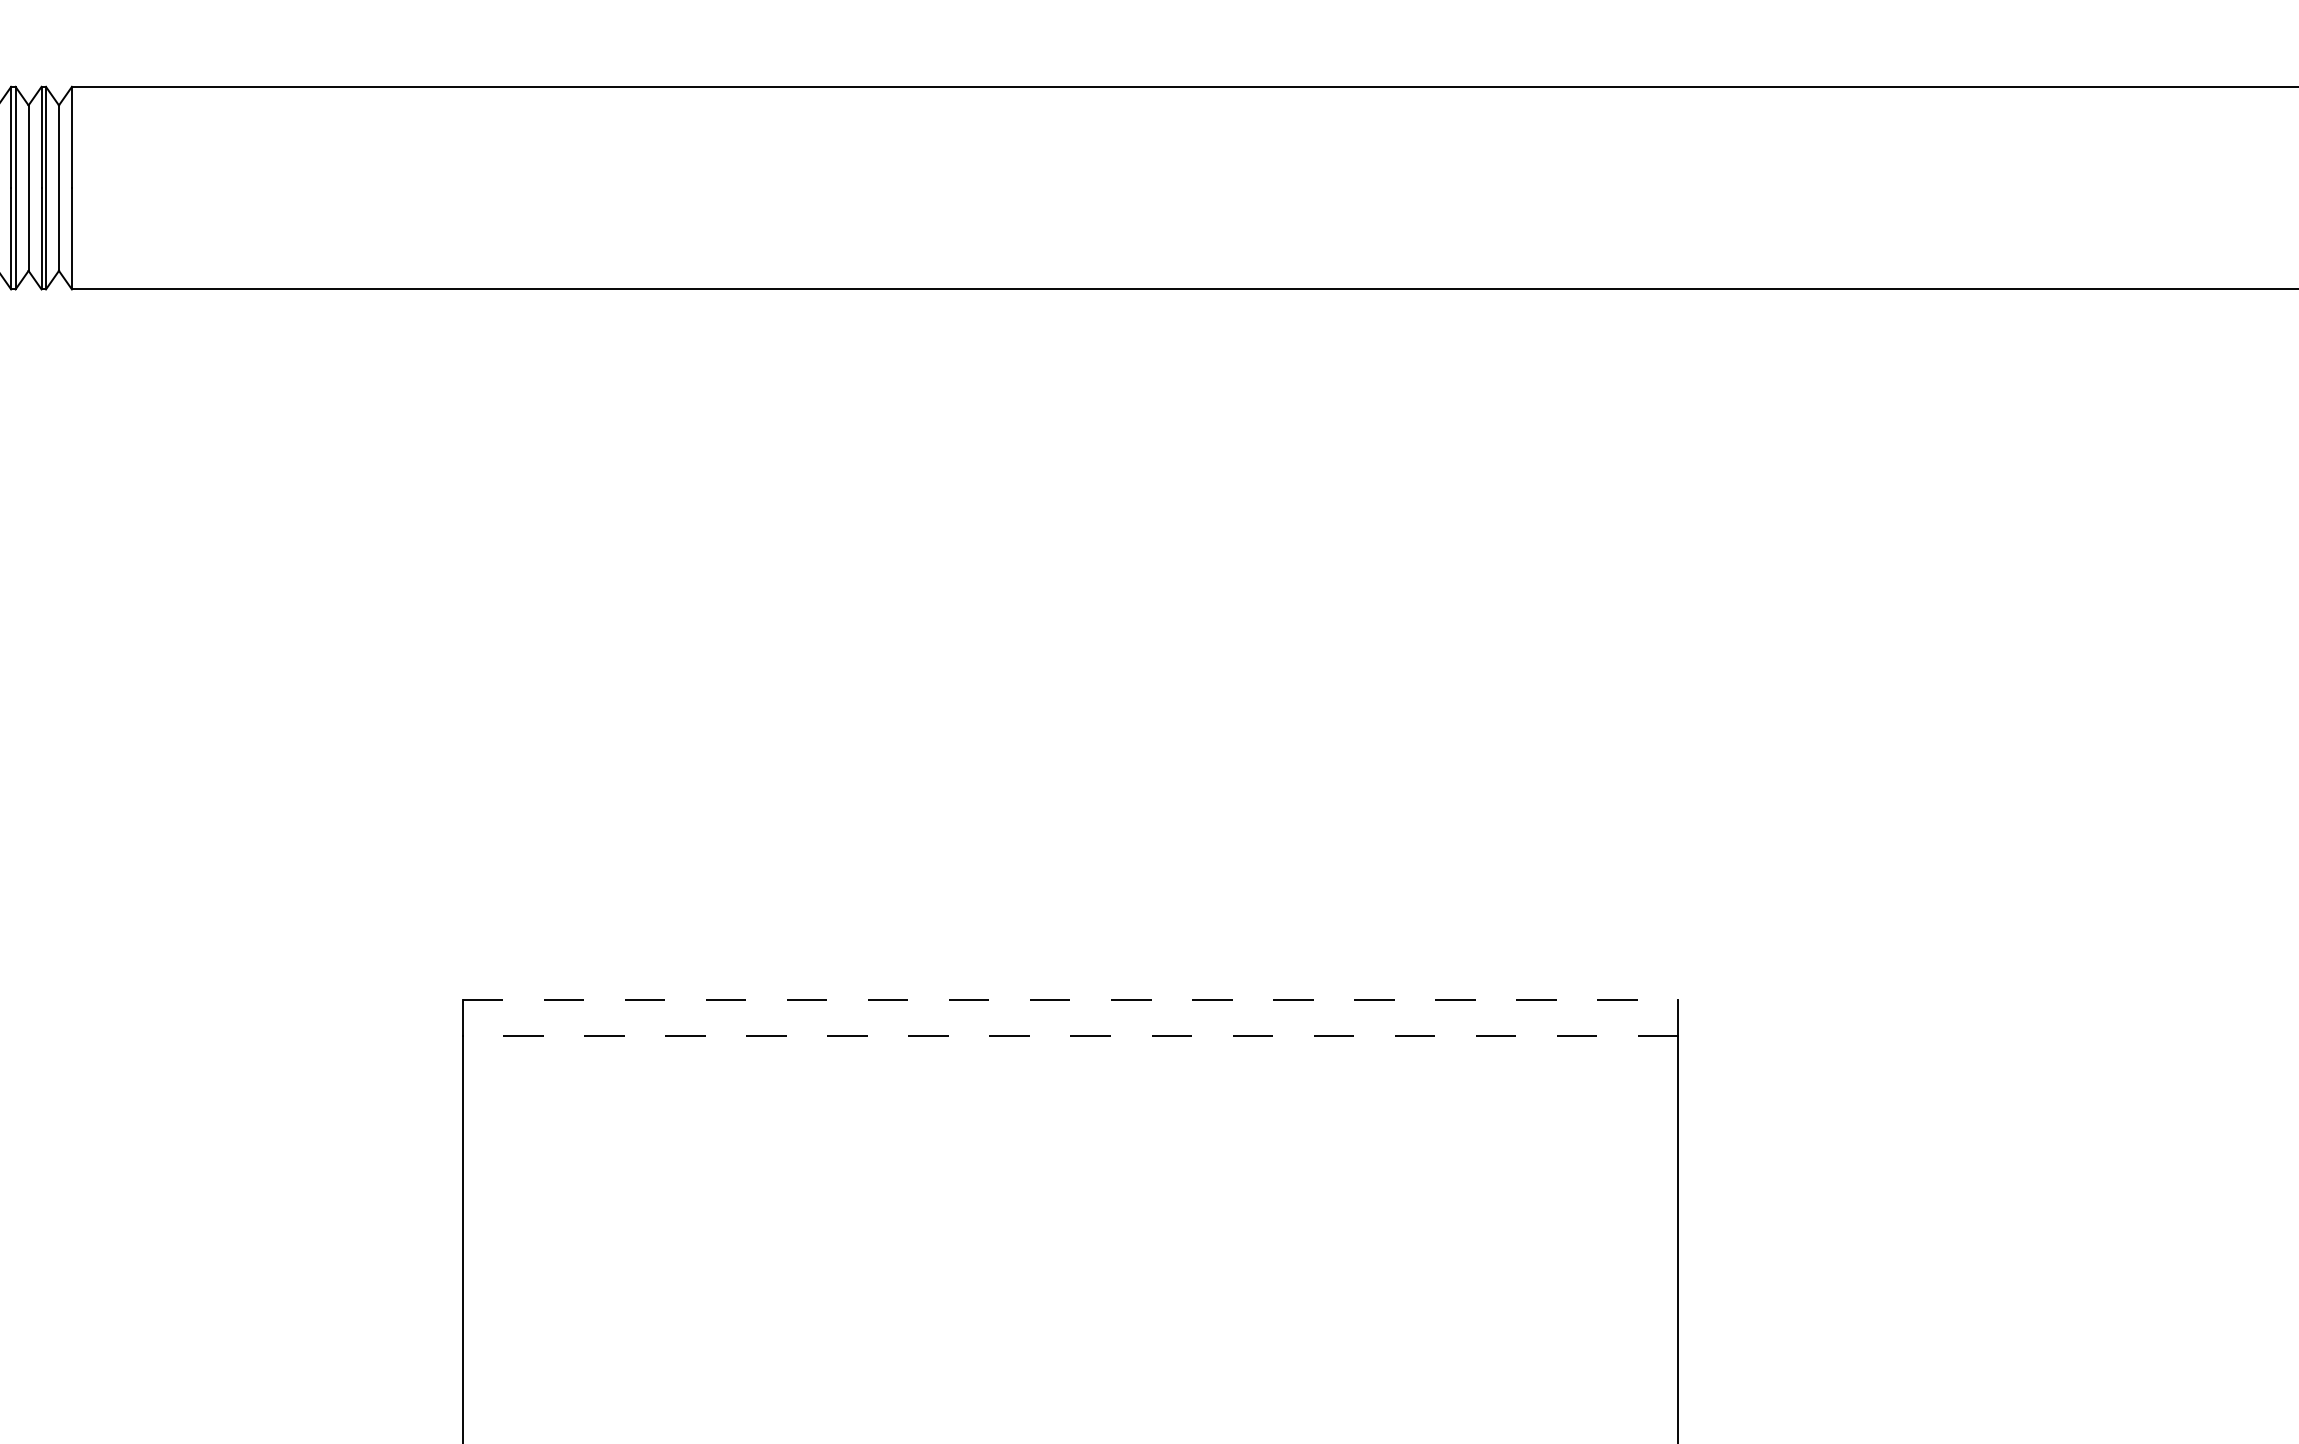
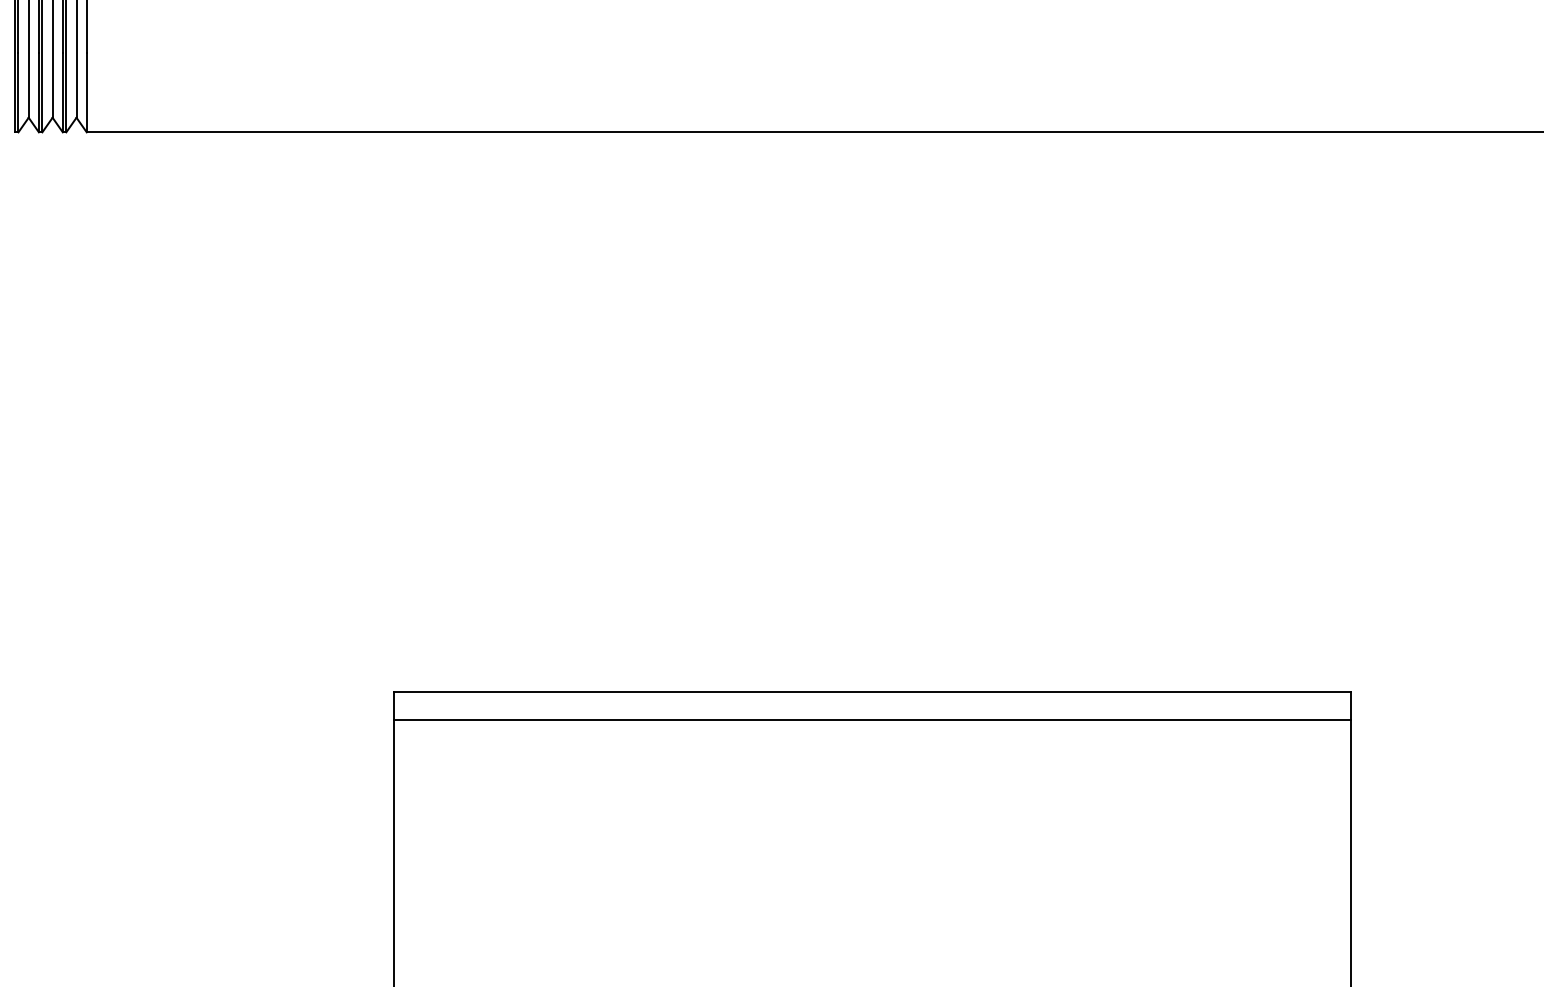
line: (1070, 1000) -> (872, 691), dashed -> solid
line: (1070, 1036) -> (872, 720), dashed -> solid

